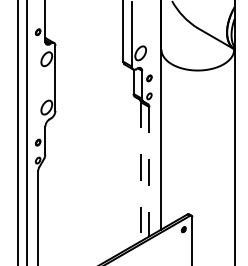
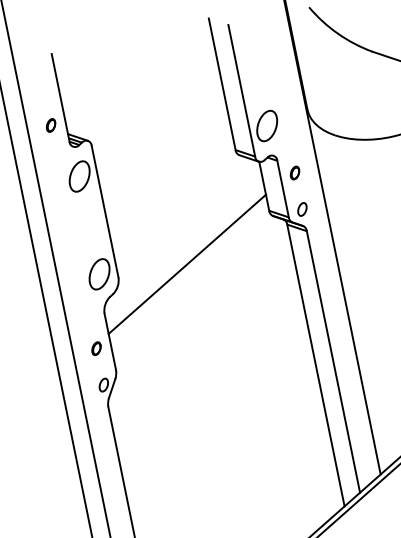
line: (89, 110) -> (187, 262), added
line: (140, 171) -> (315, 364), dashed -> solid
line: (149, 171) -> (333, 361), dashed -> solid

